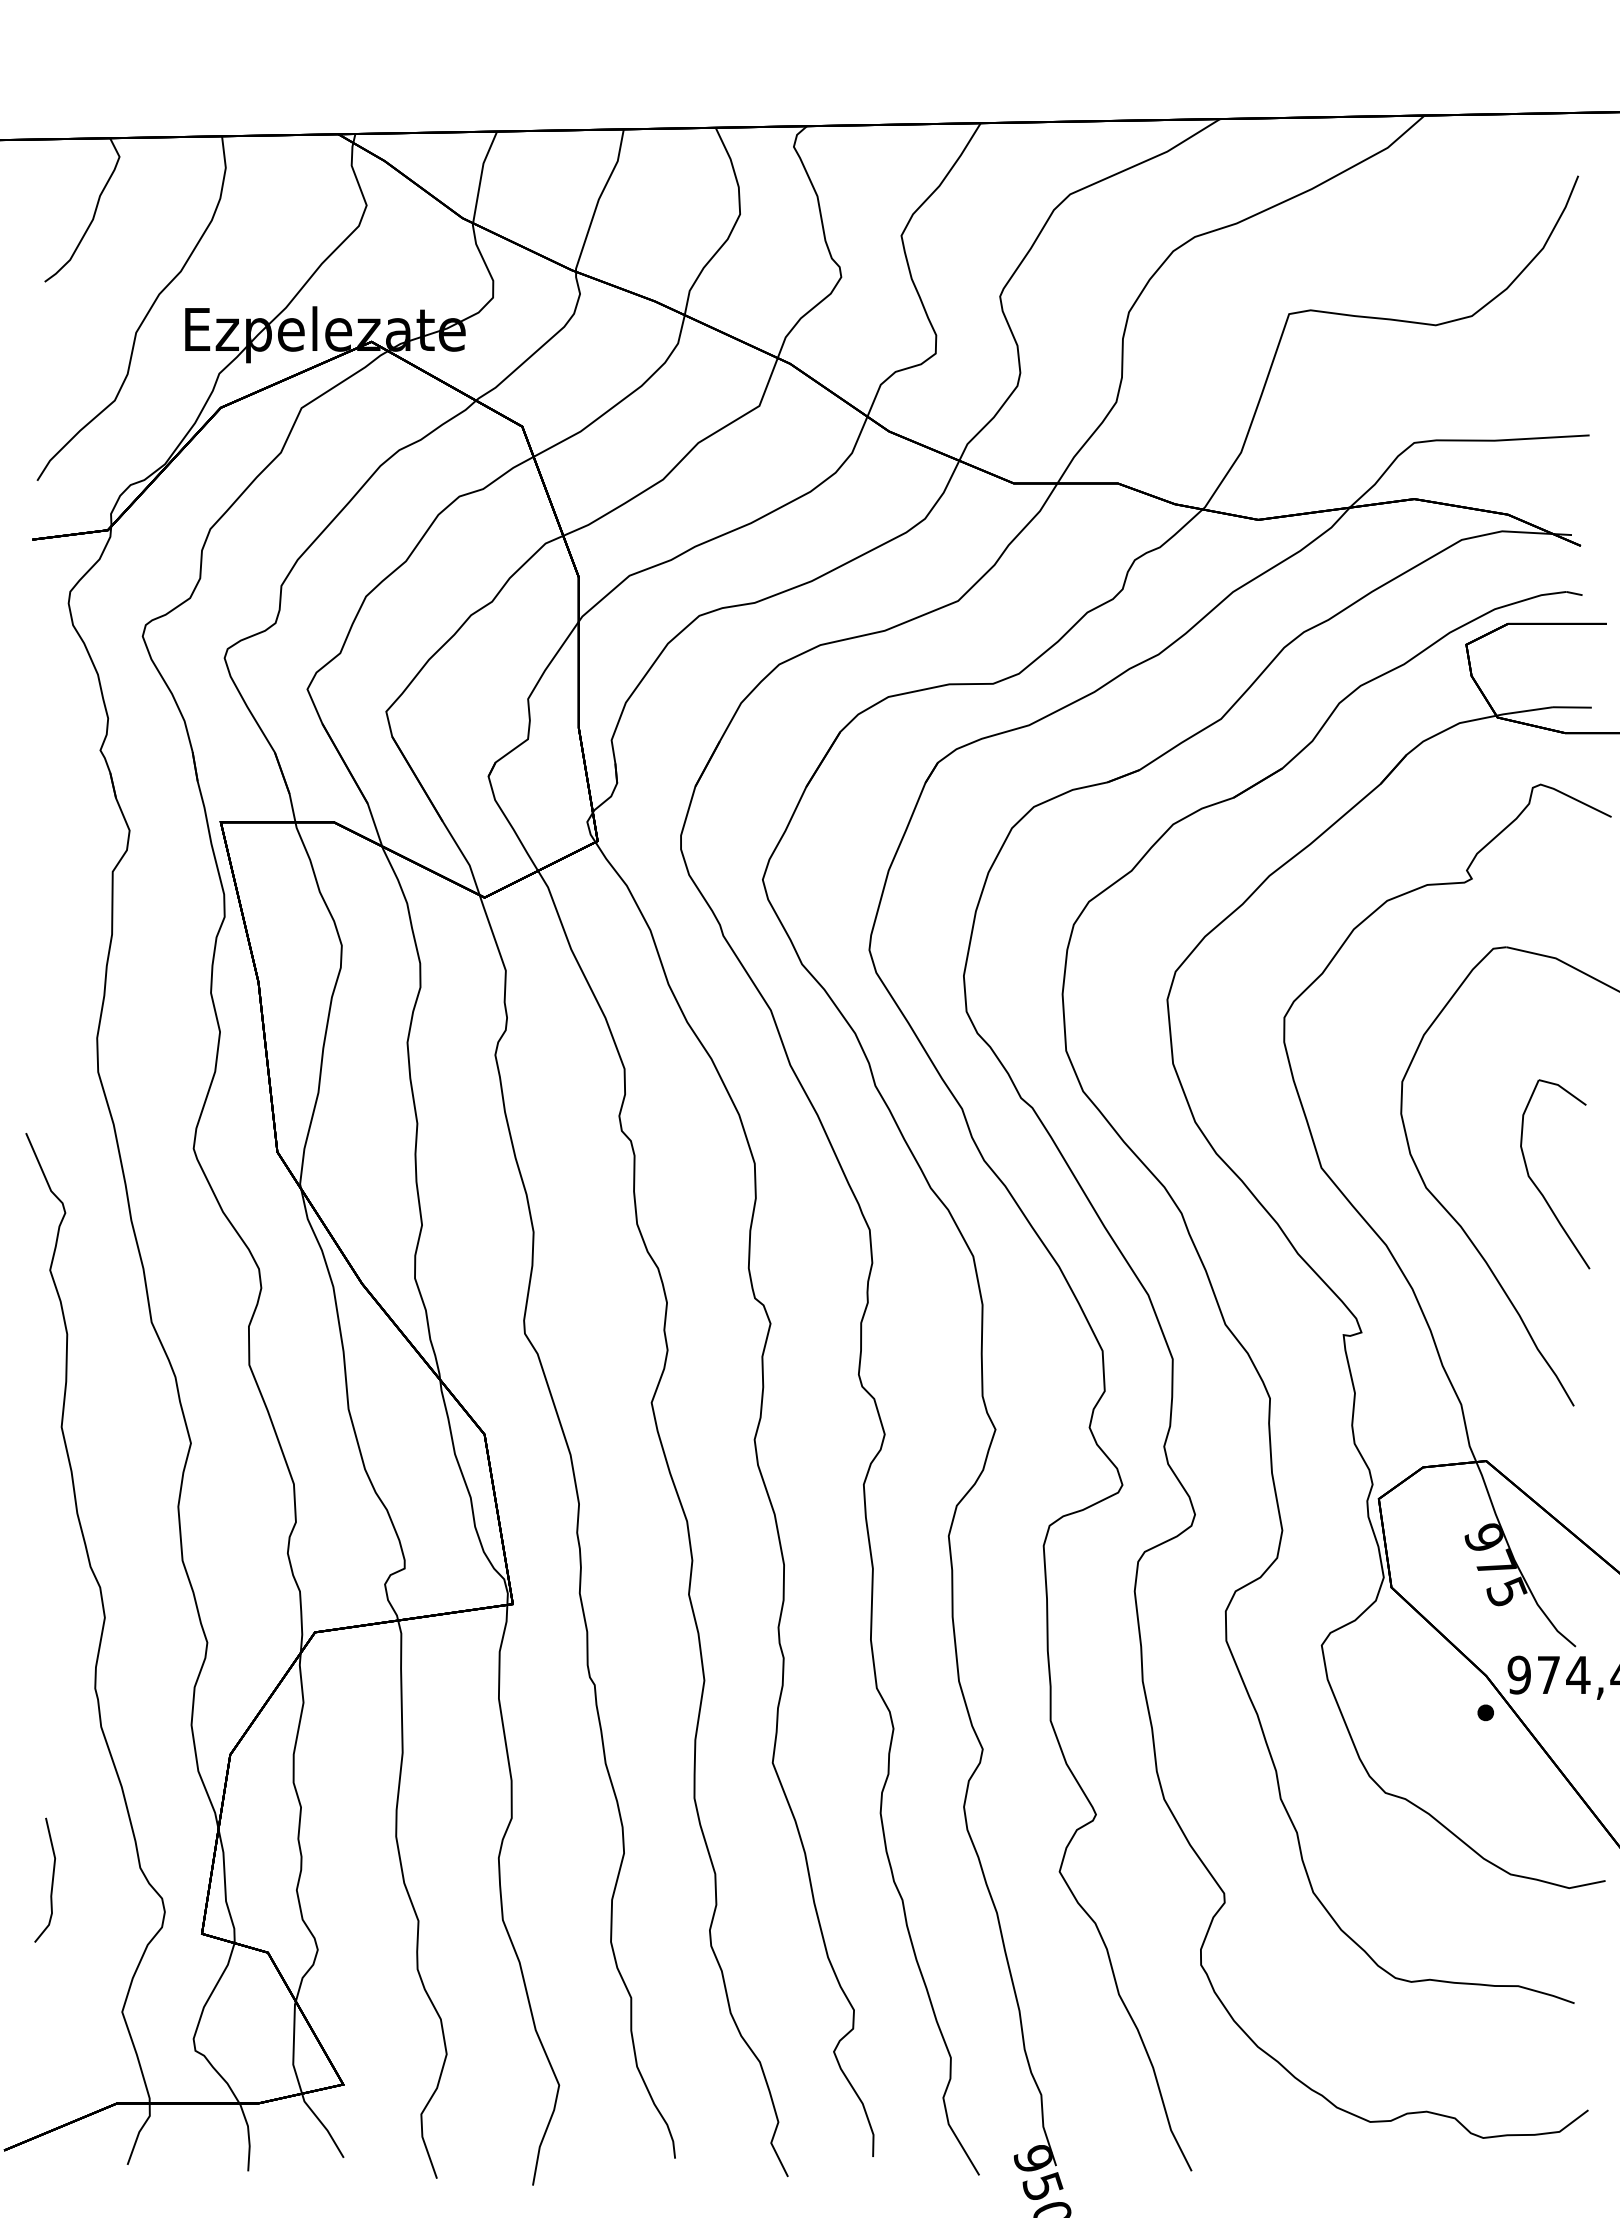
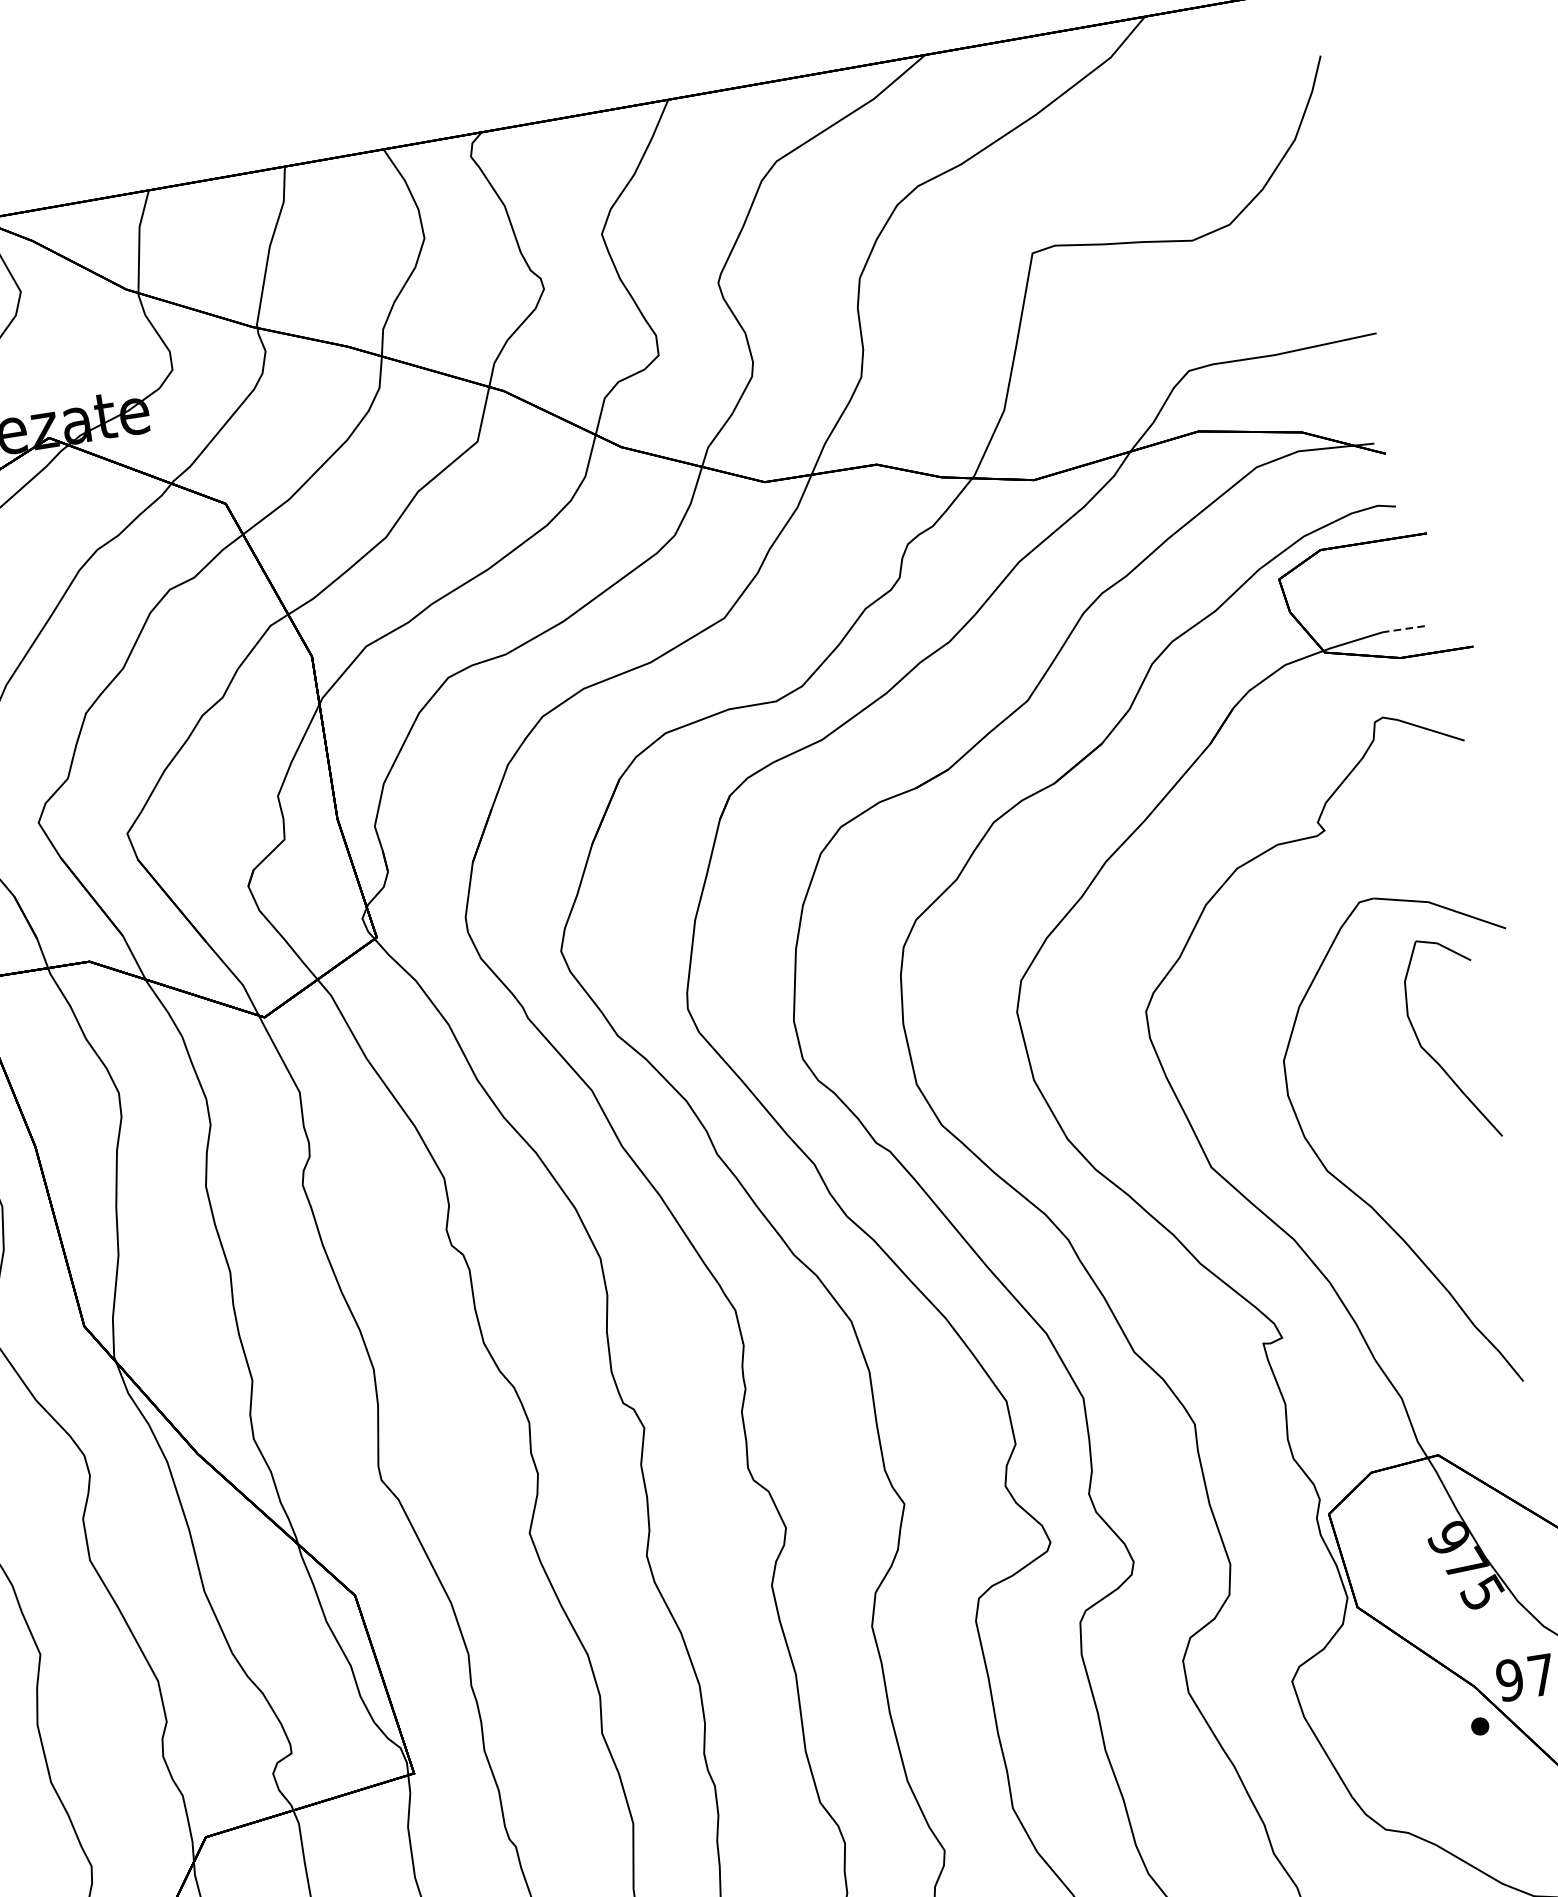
line: (1571, 707) -> (1402, 629), solid -> dashed
part: (1538, 1187) -> (1433, 1057), moved

